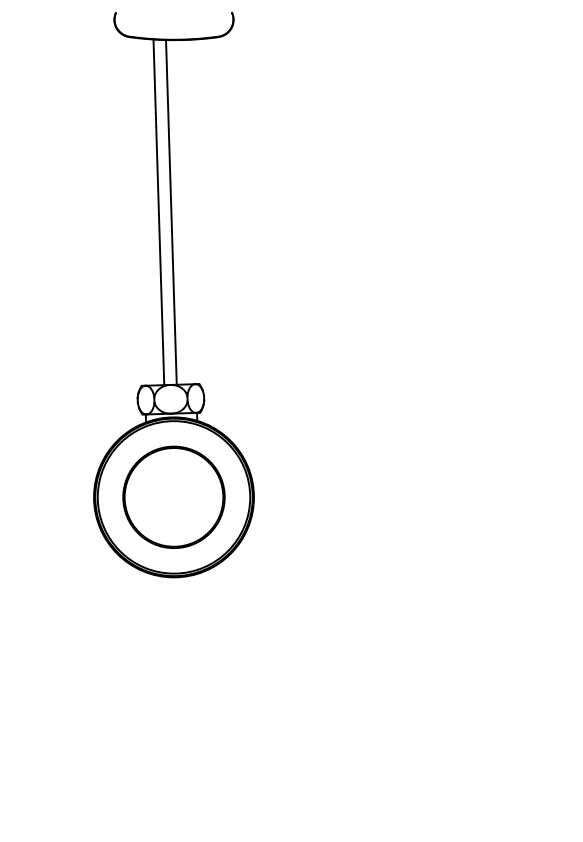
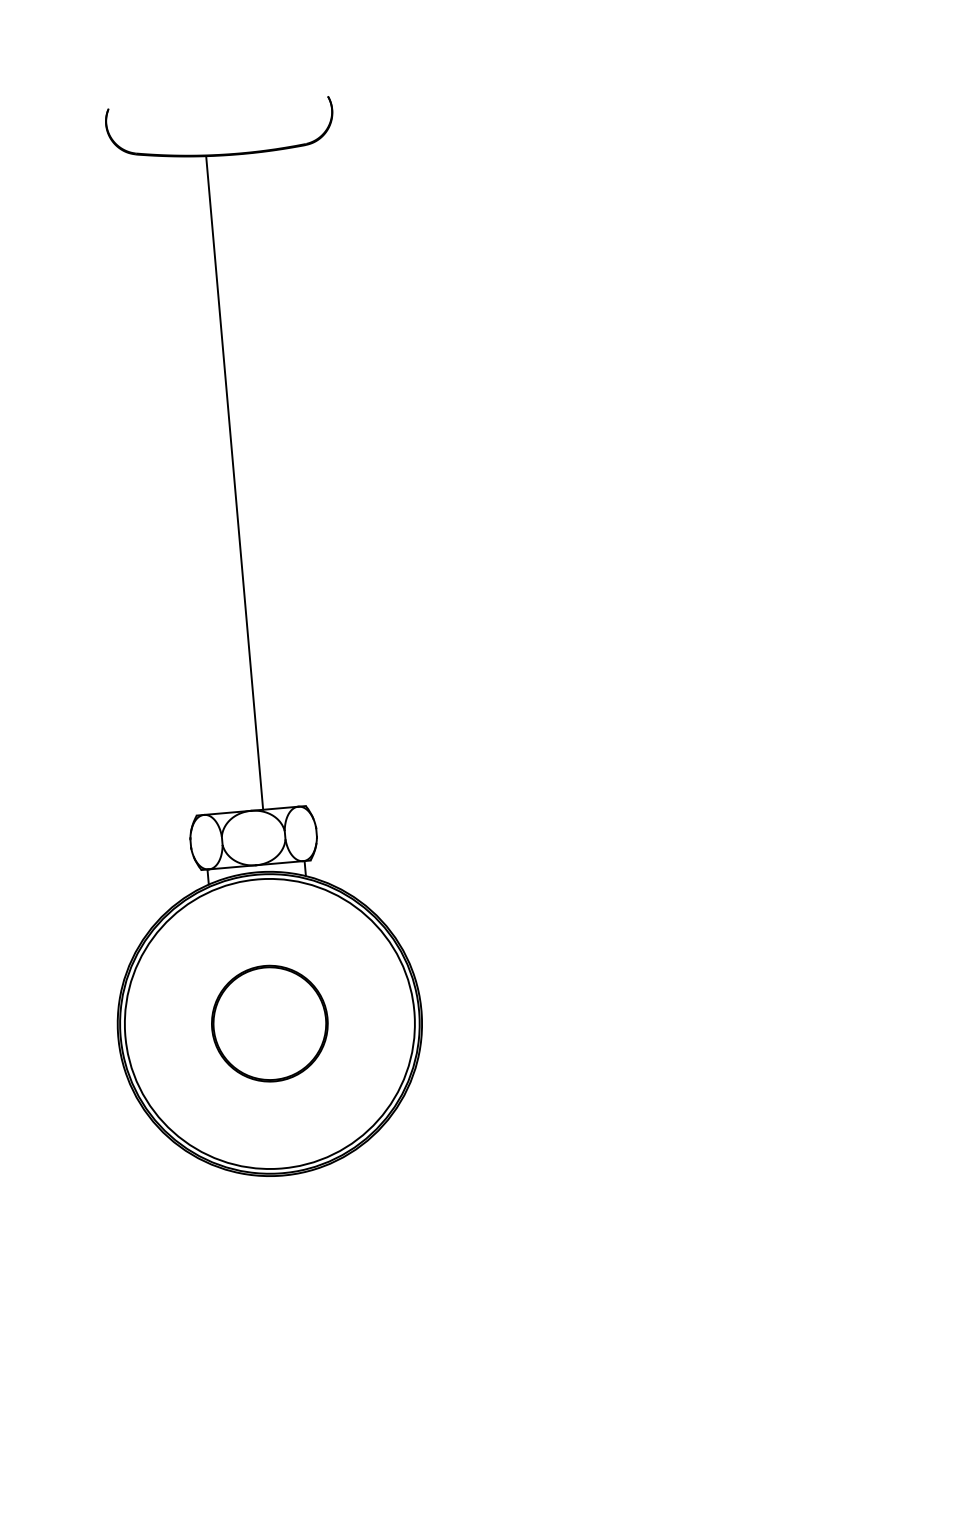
line: (158, 212) -> (210, 484), removed
part: (173, 496) -> (268, 1022), size x0.6

